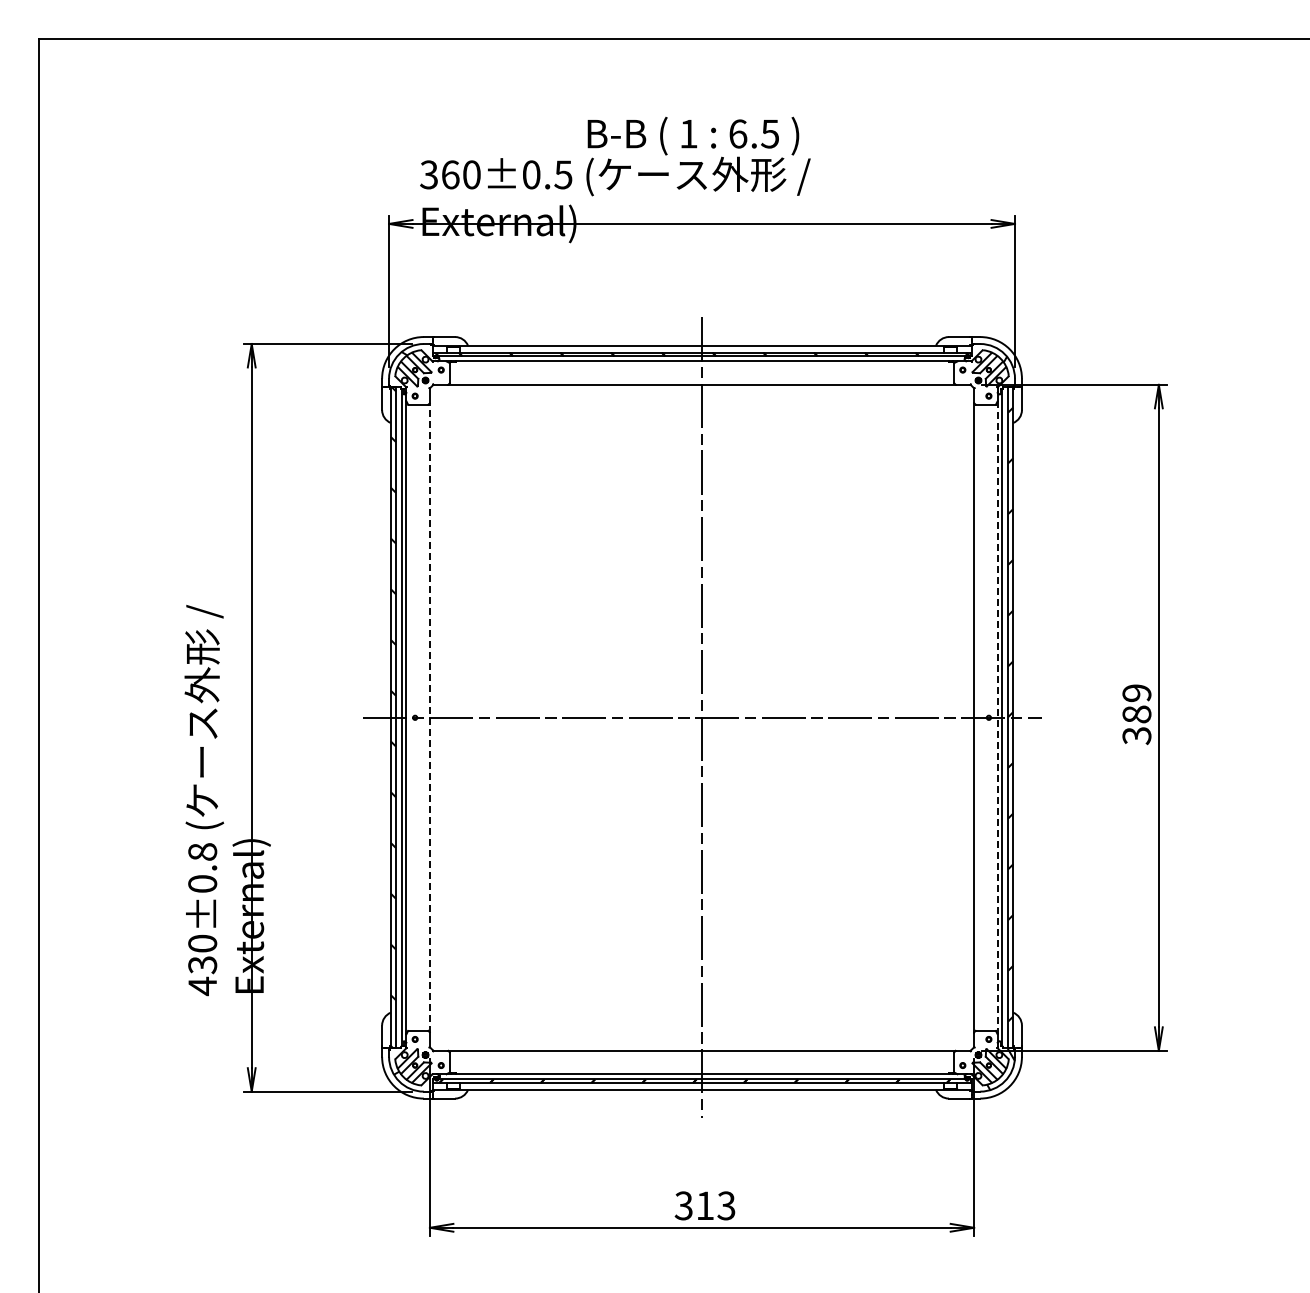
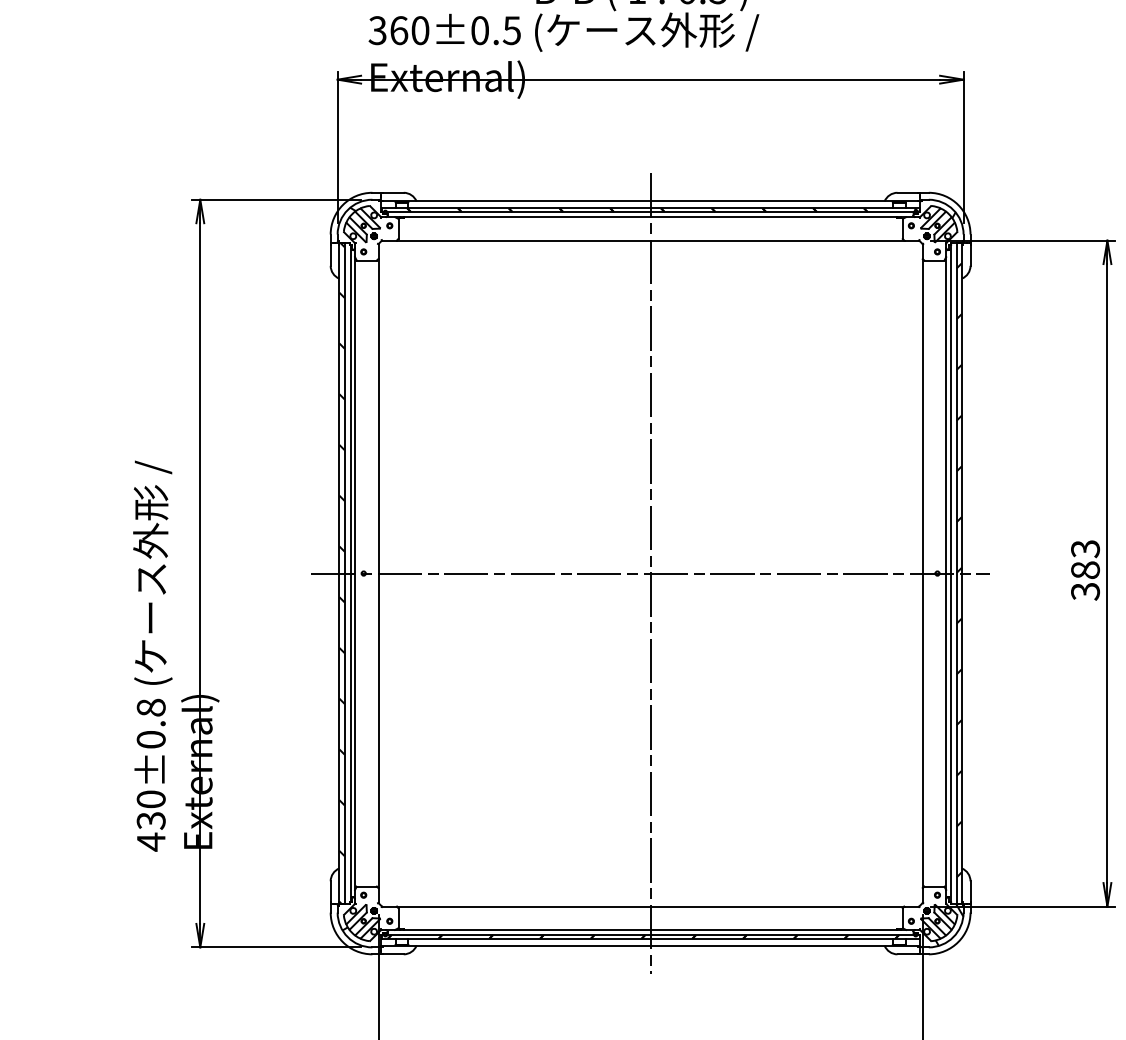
text: (1136, 693) -> (1085, 549), 389 -> 383
line: (429, 717) -> (378, 573), dashed -> solid
line: (997, 717) -> (946, 573), dashed -> solid

